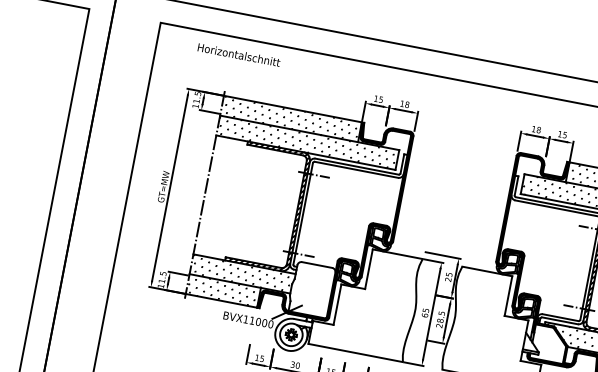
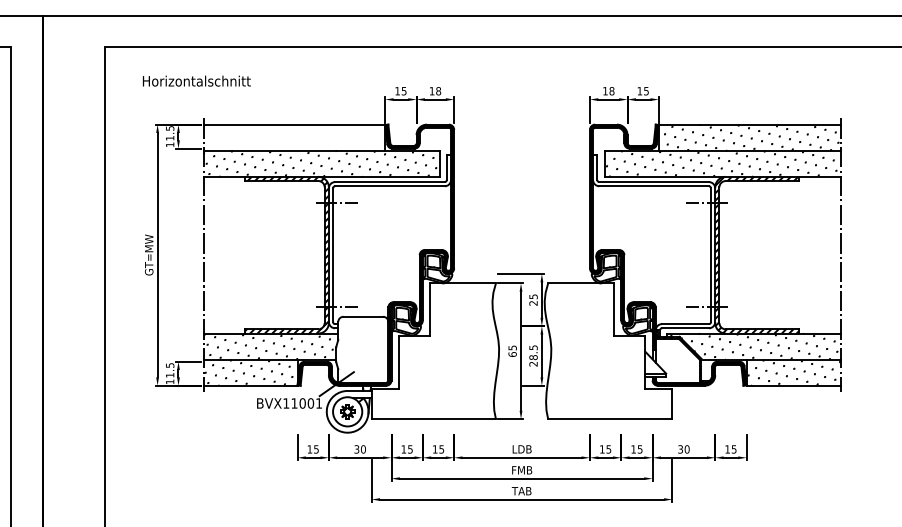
text: (238, 54) -> (196, 80), moved
hatch: (290, 118) -> (293, 137), removed
text: (271, 324) -> (319, 403), BVX11000 -> BVX11001

